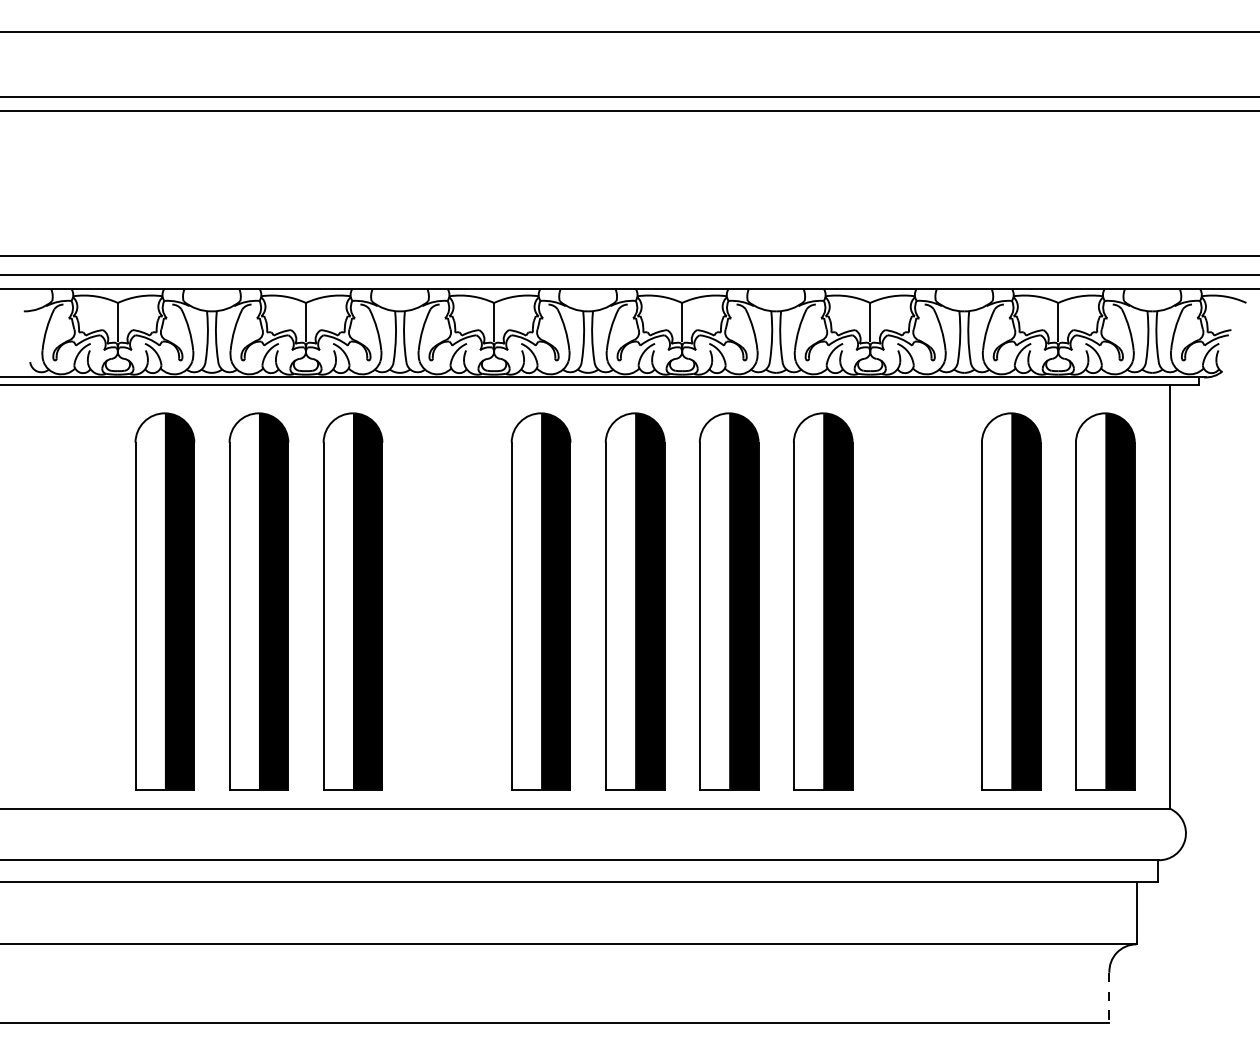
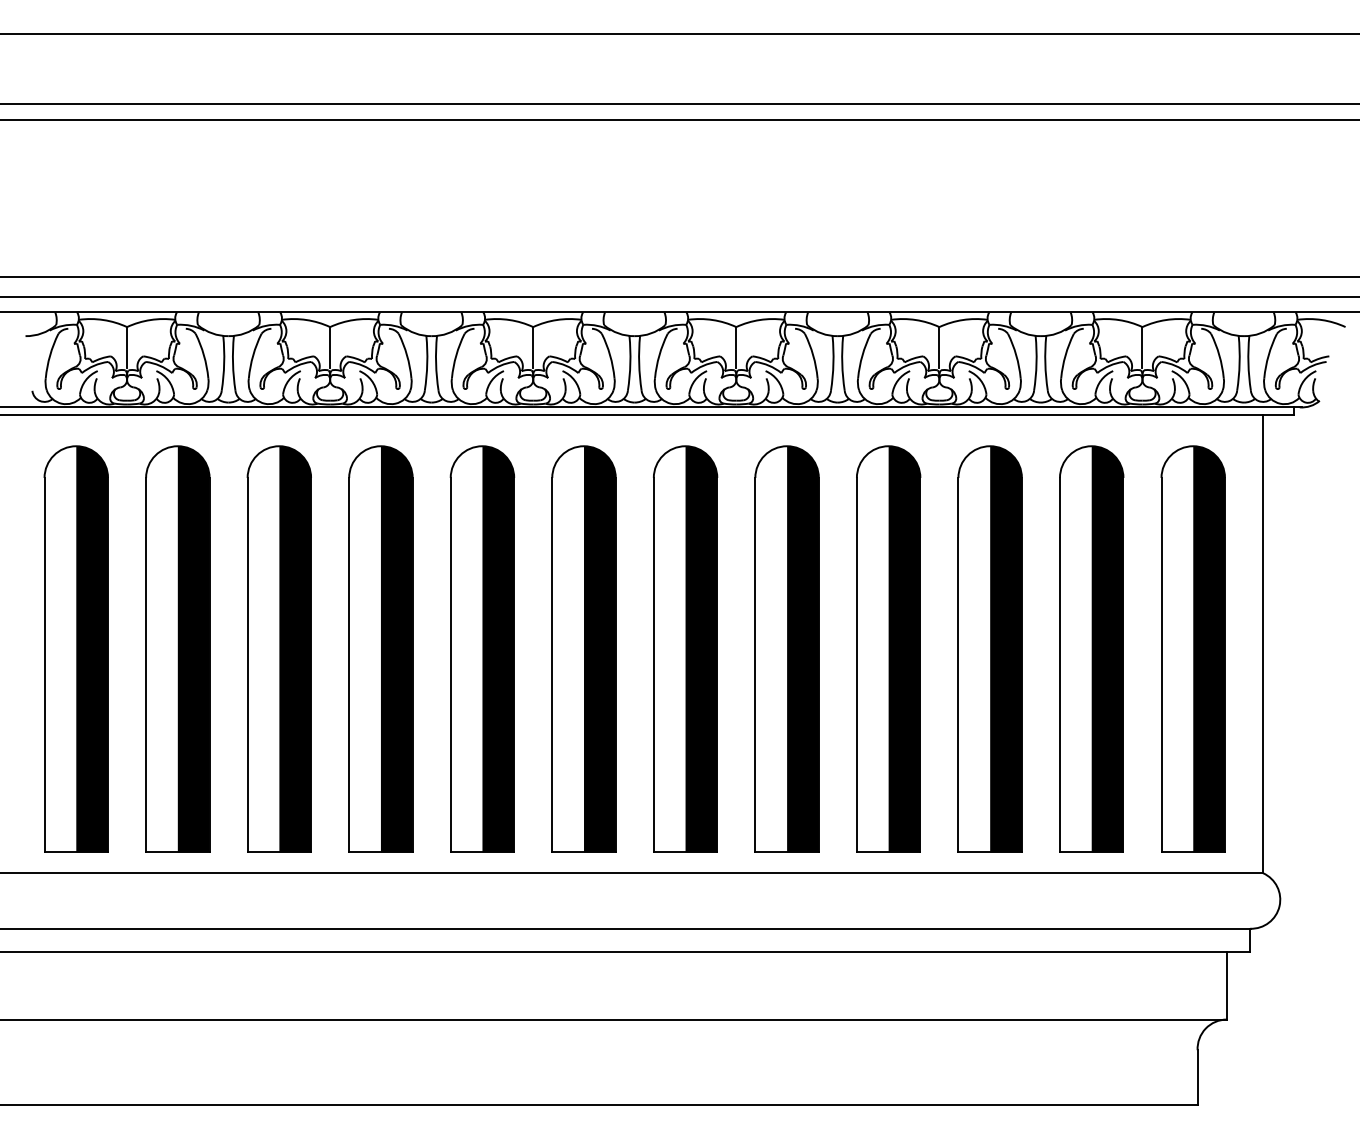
part: (70, 601) -> (75, 649), added
part: (446, 601) -> (481, 649), added
part: (917, 601) -> (990, 649), added
line: (1109, 998) -> (1197, 1078), dashed -> solid

